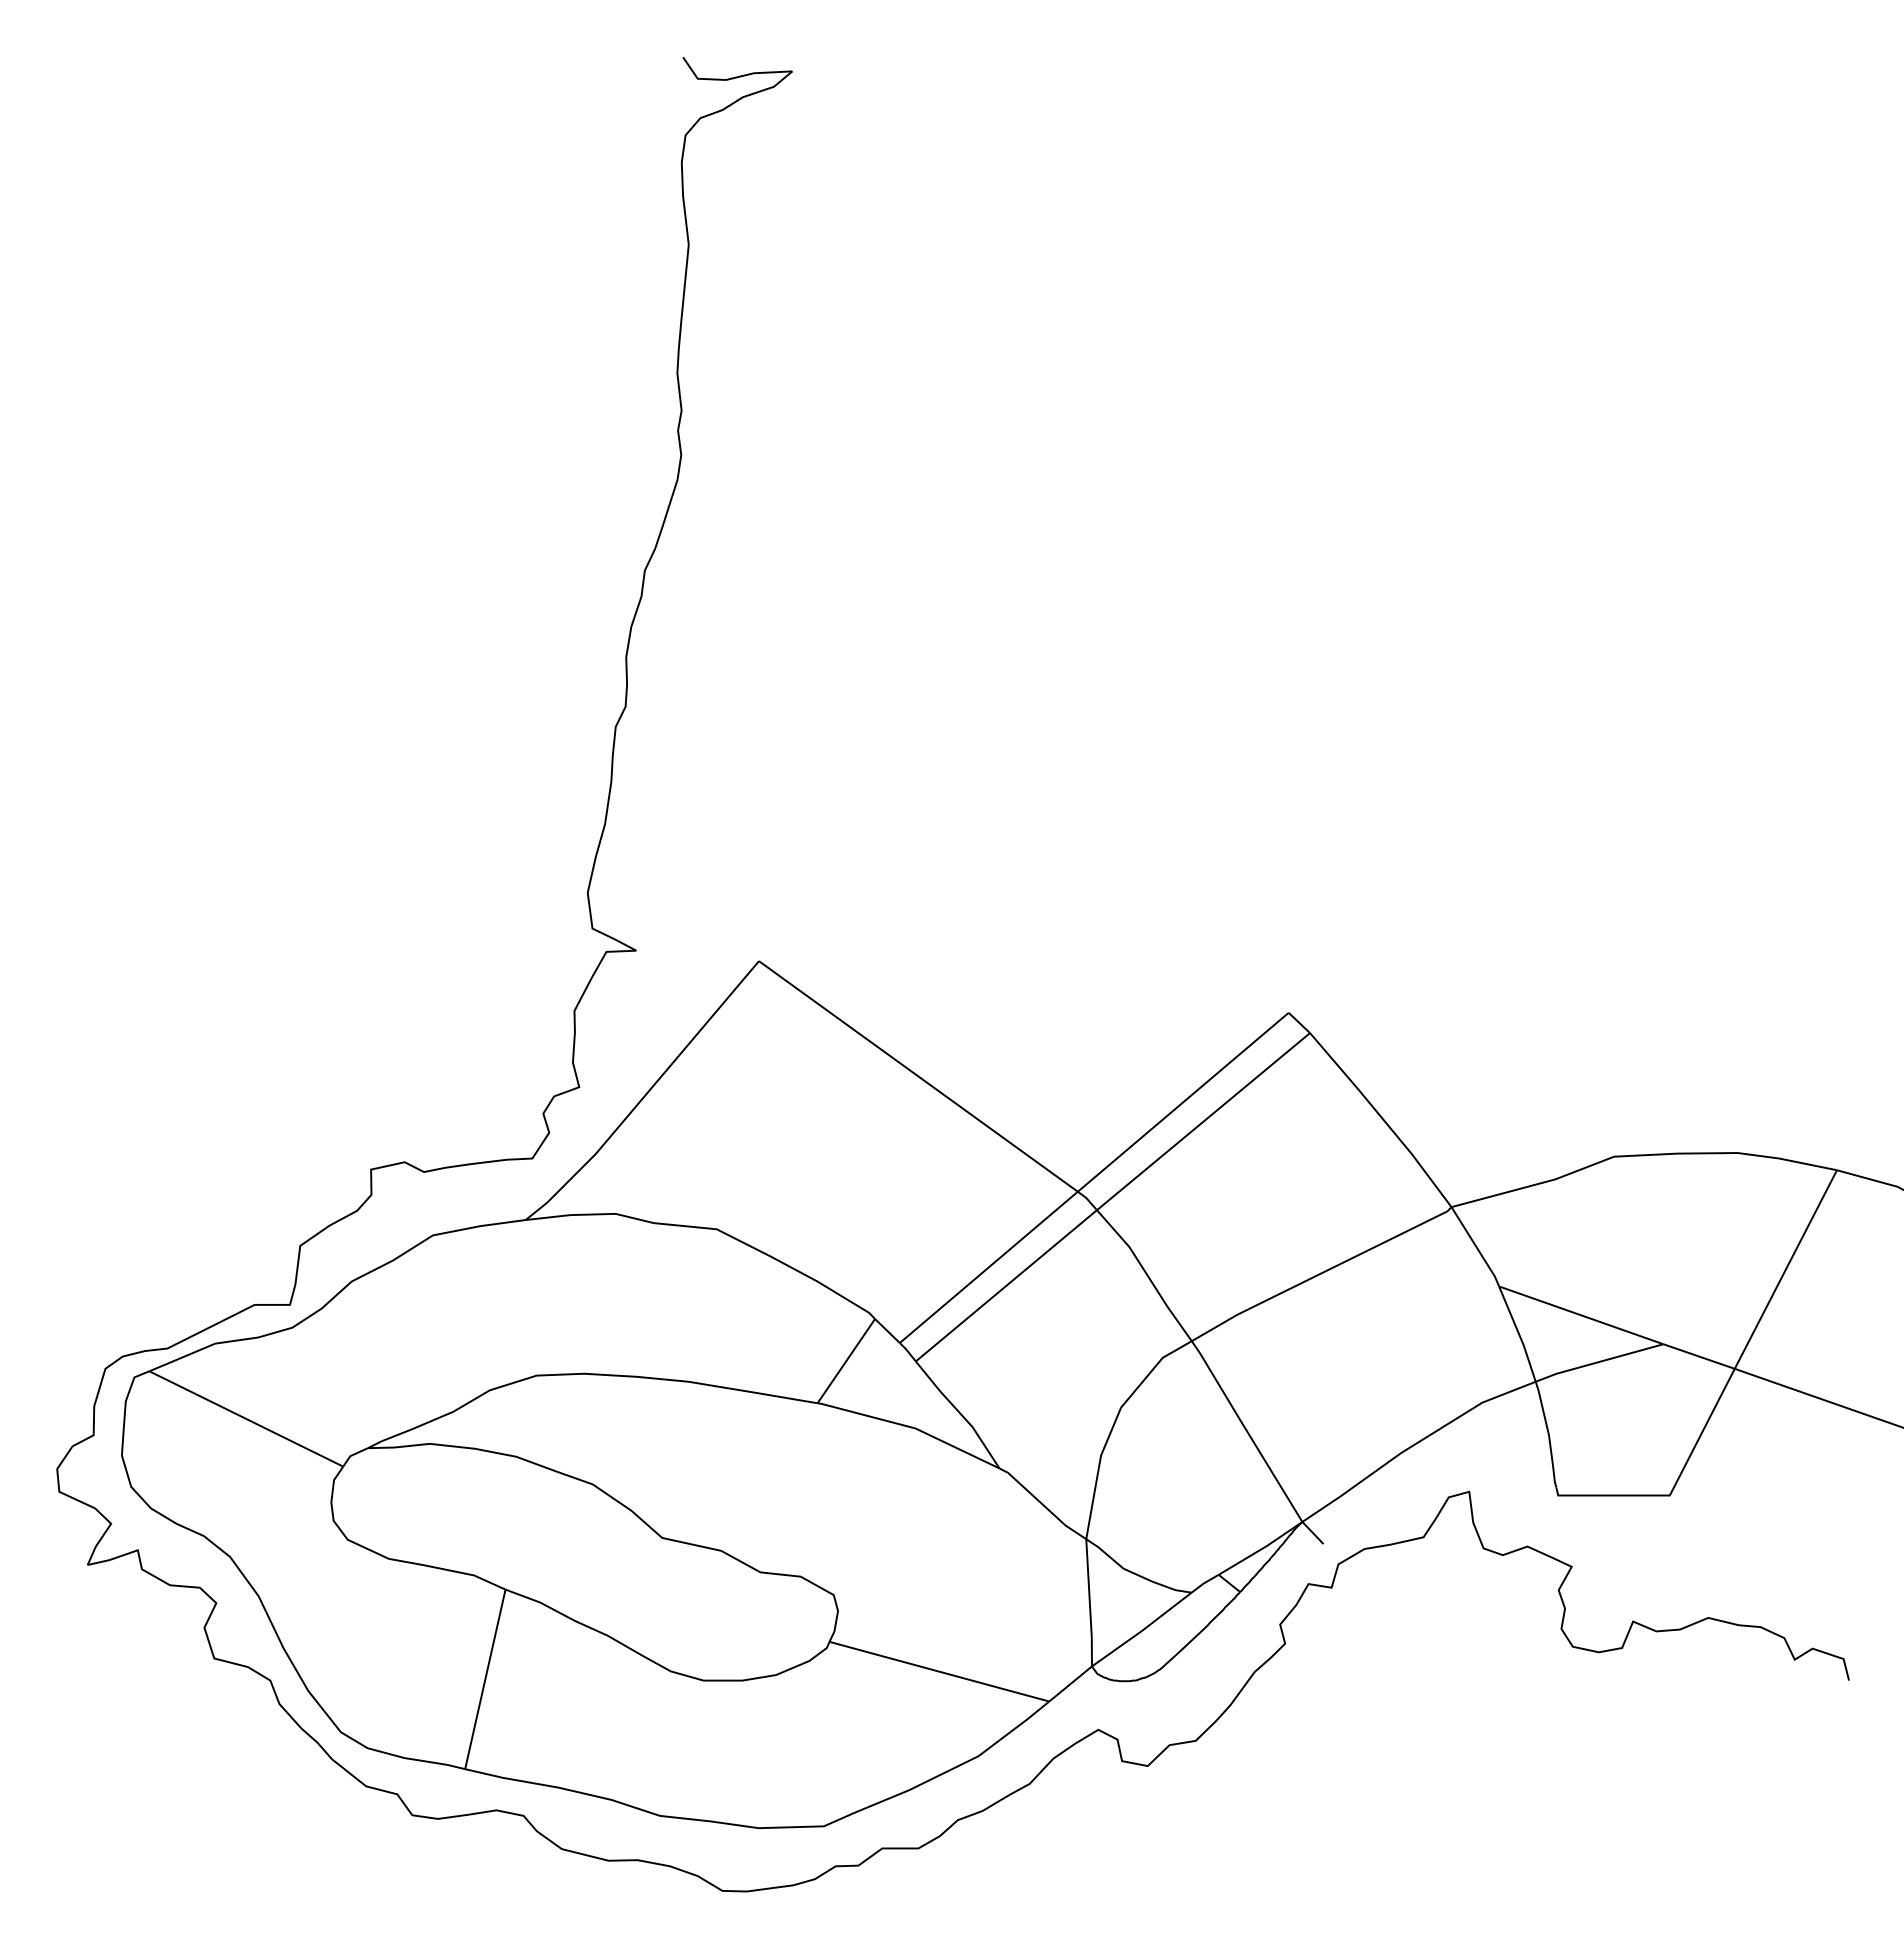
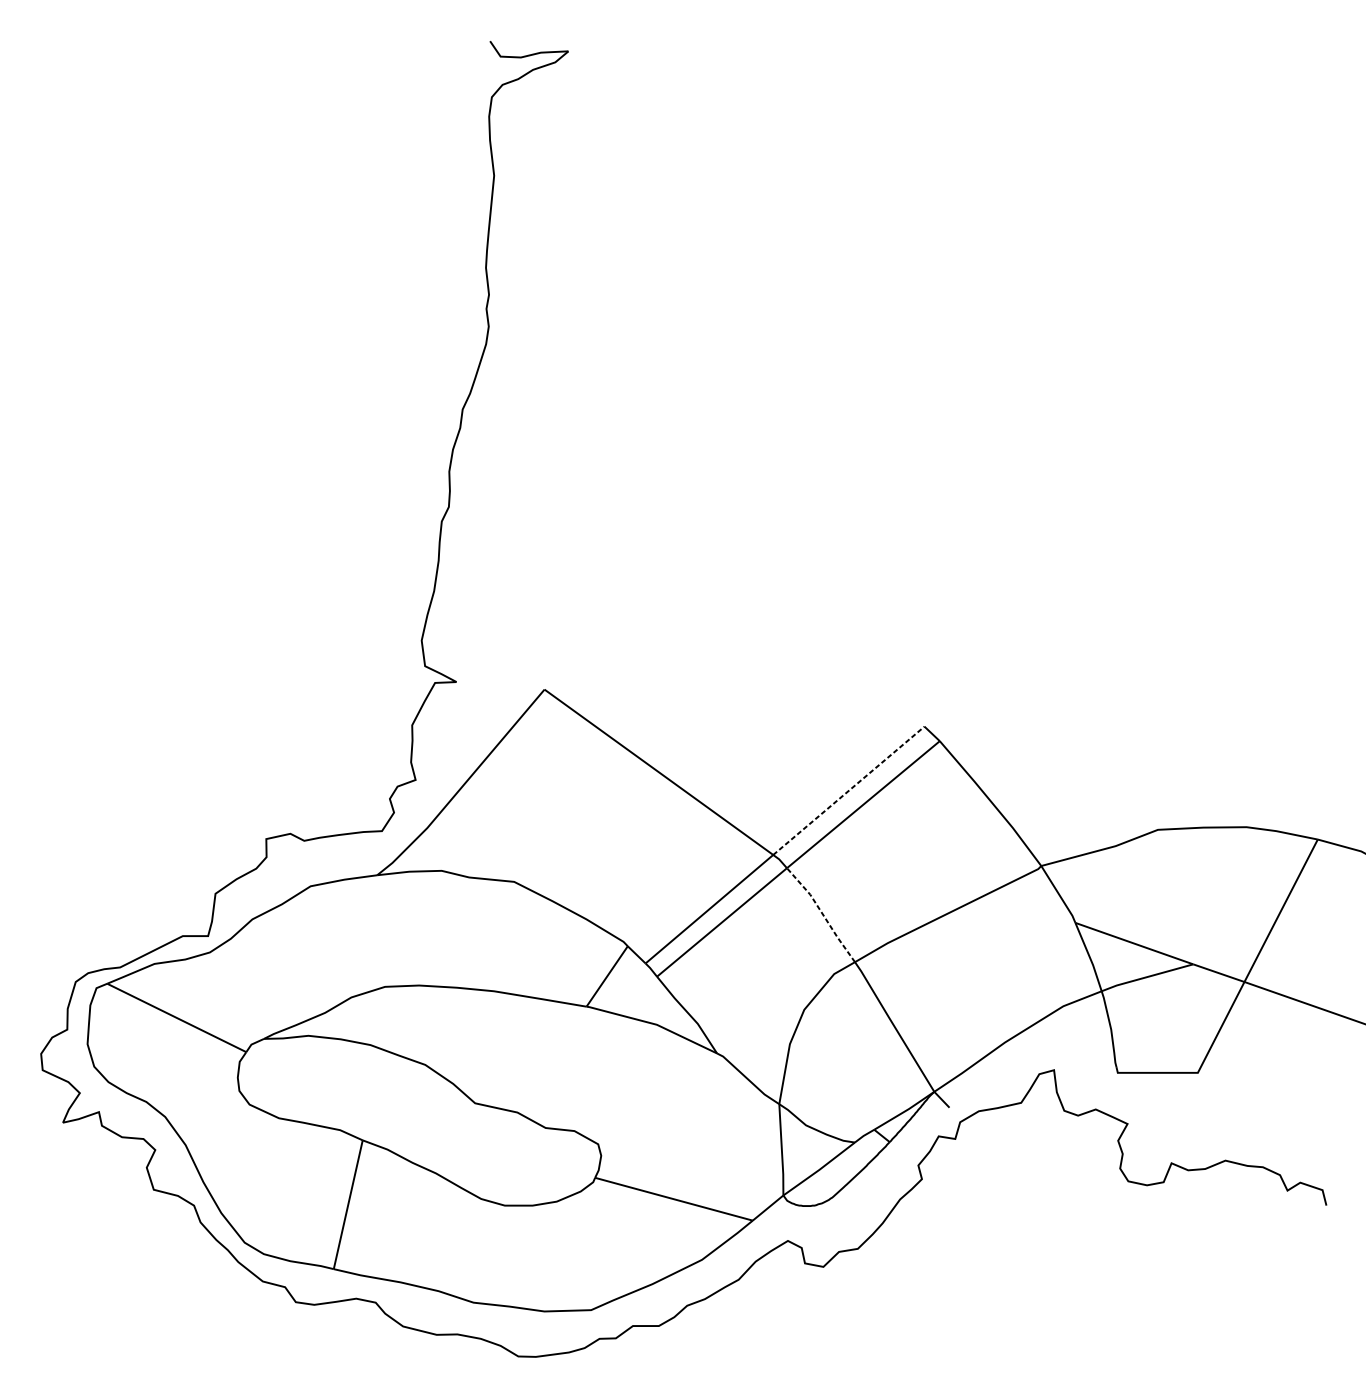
line: (1183, 1101) -> (849, 790), solid -> dashed
line: (1146, 1273) -> (822, 913), solid -> dashed

